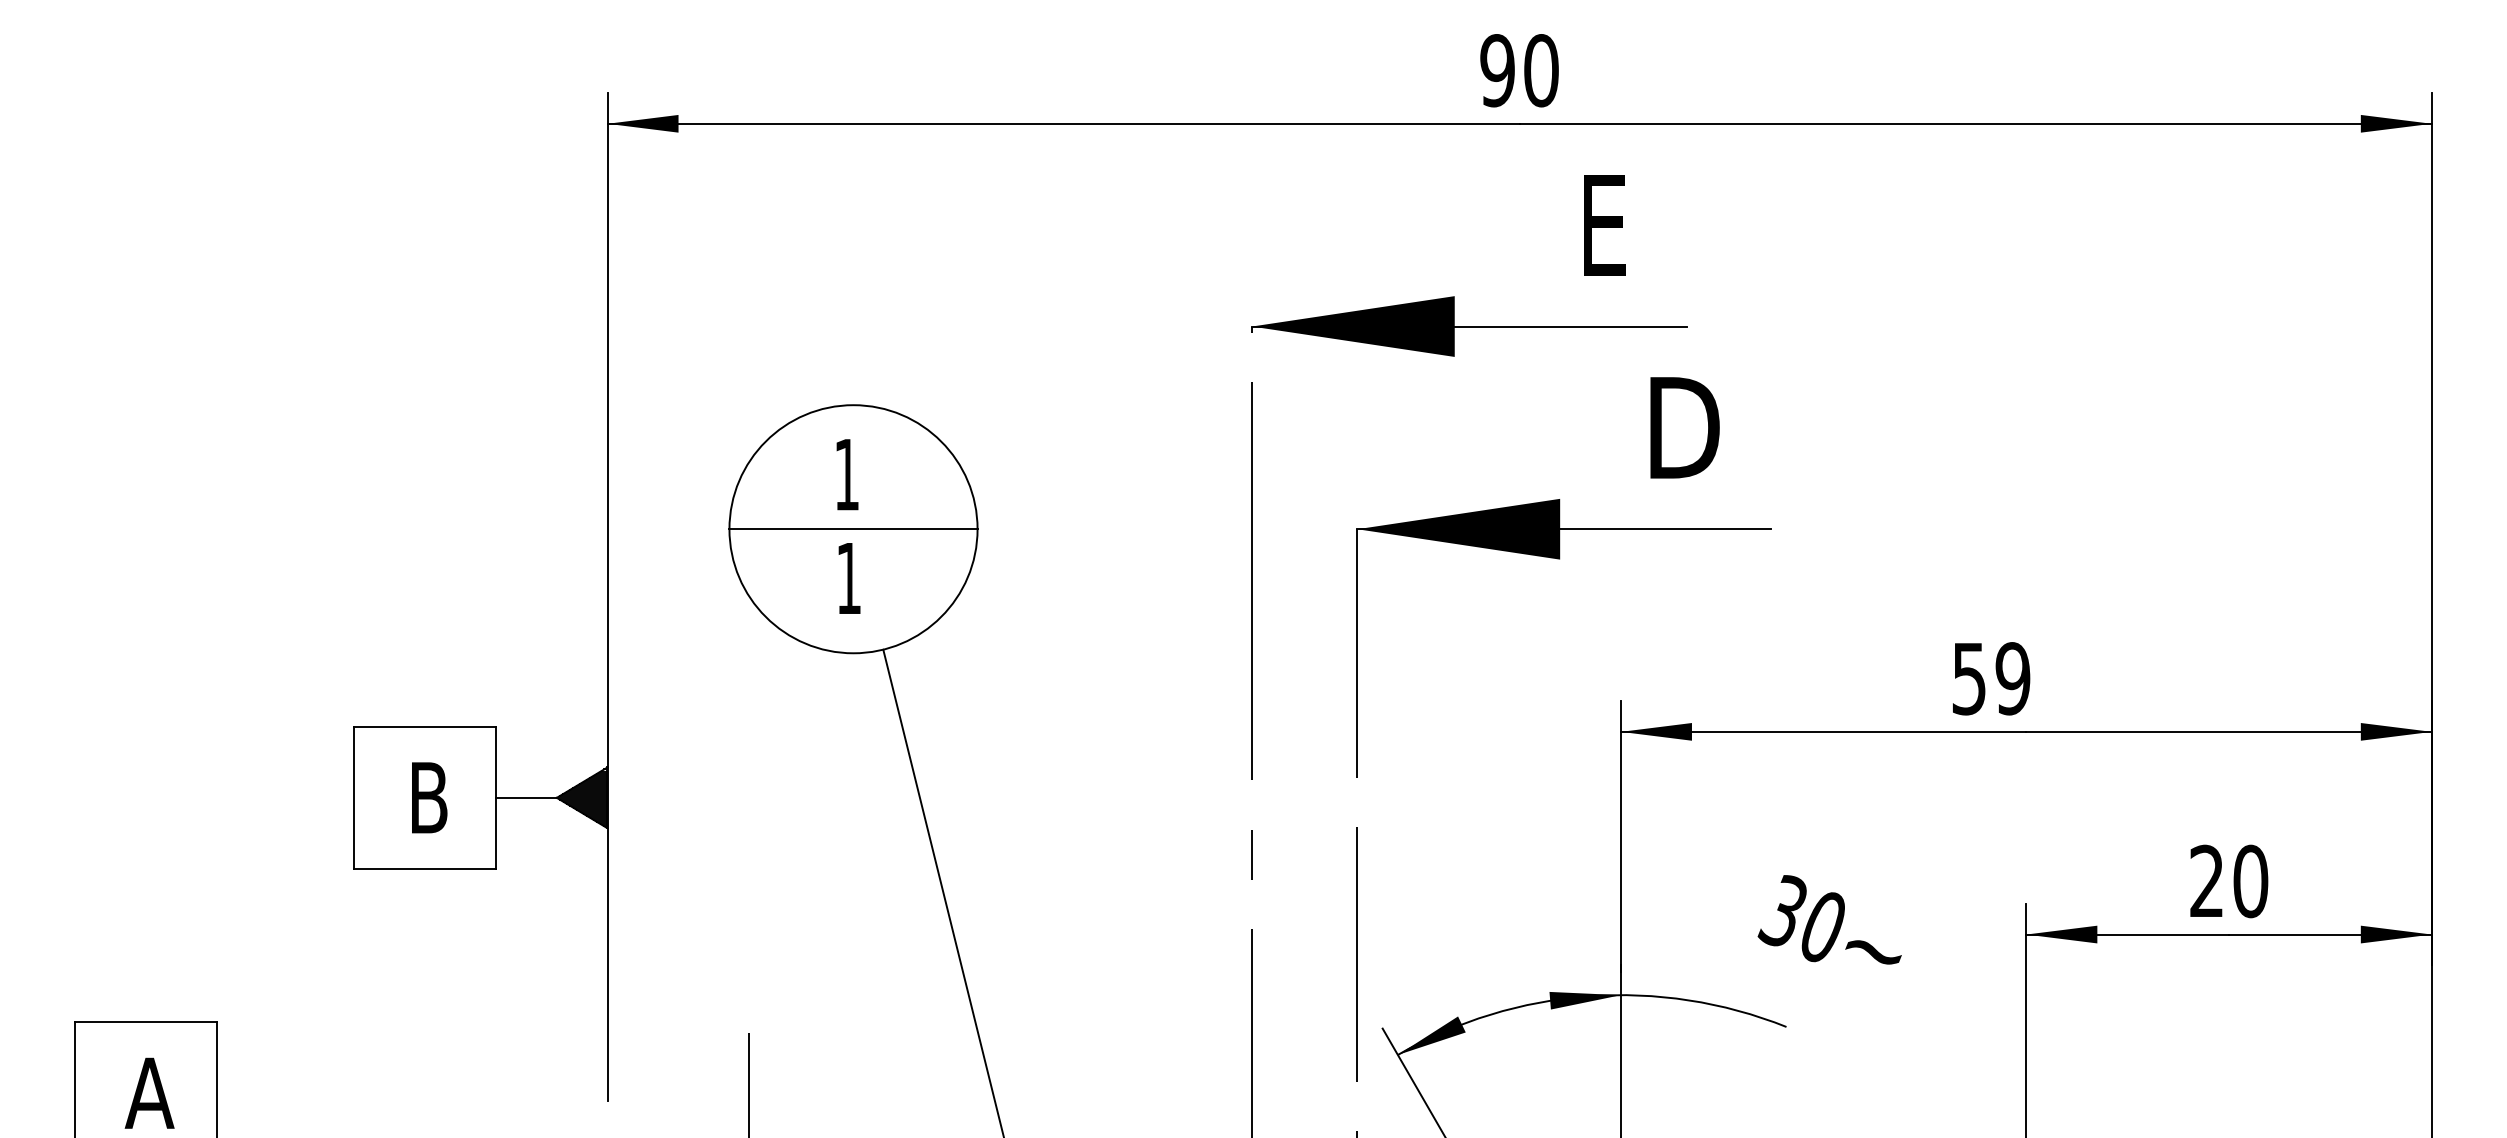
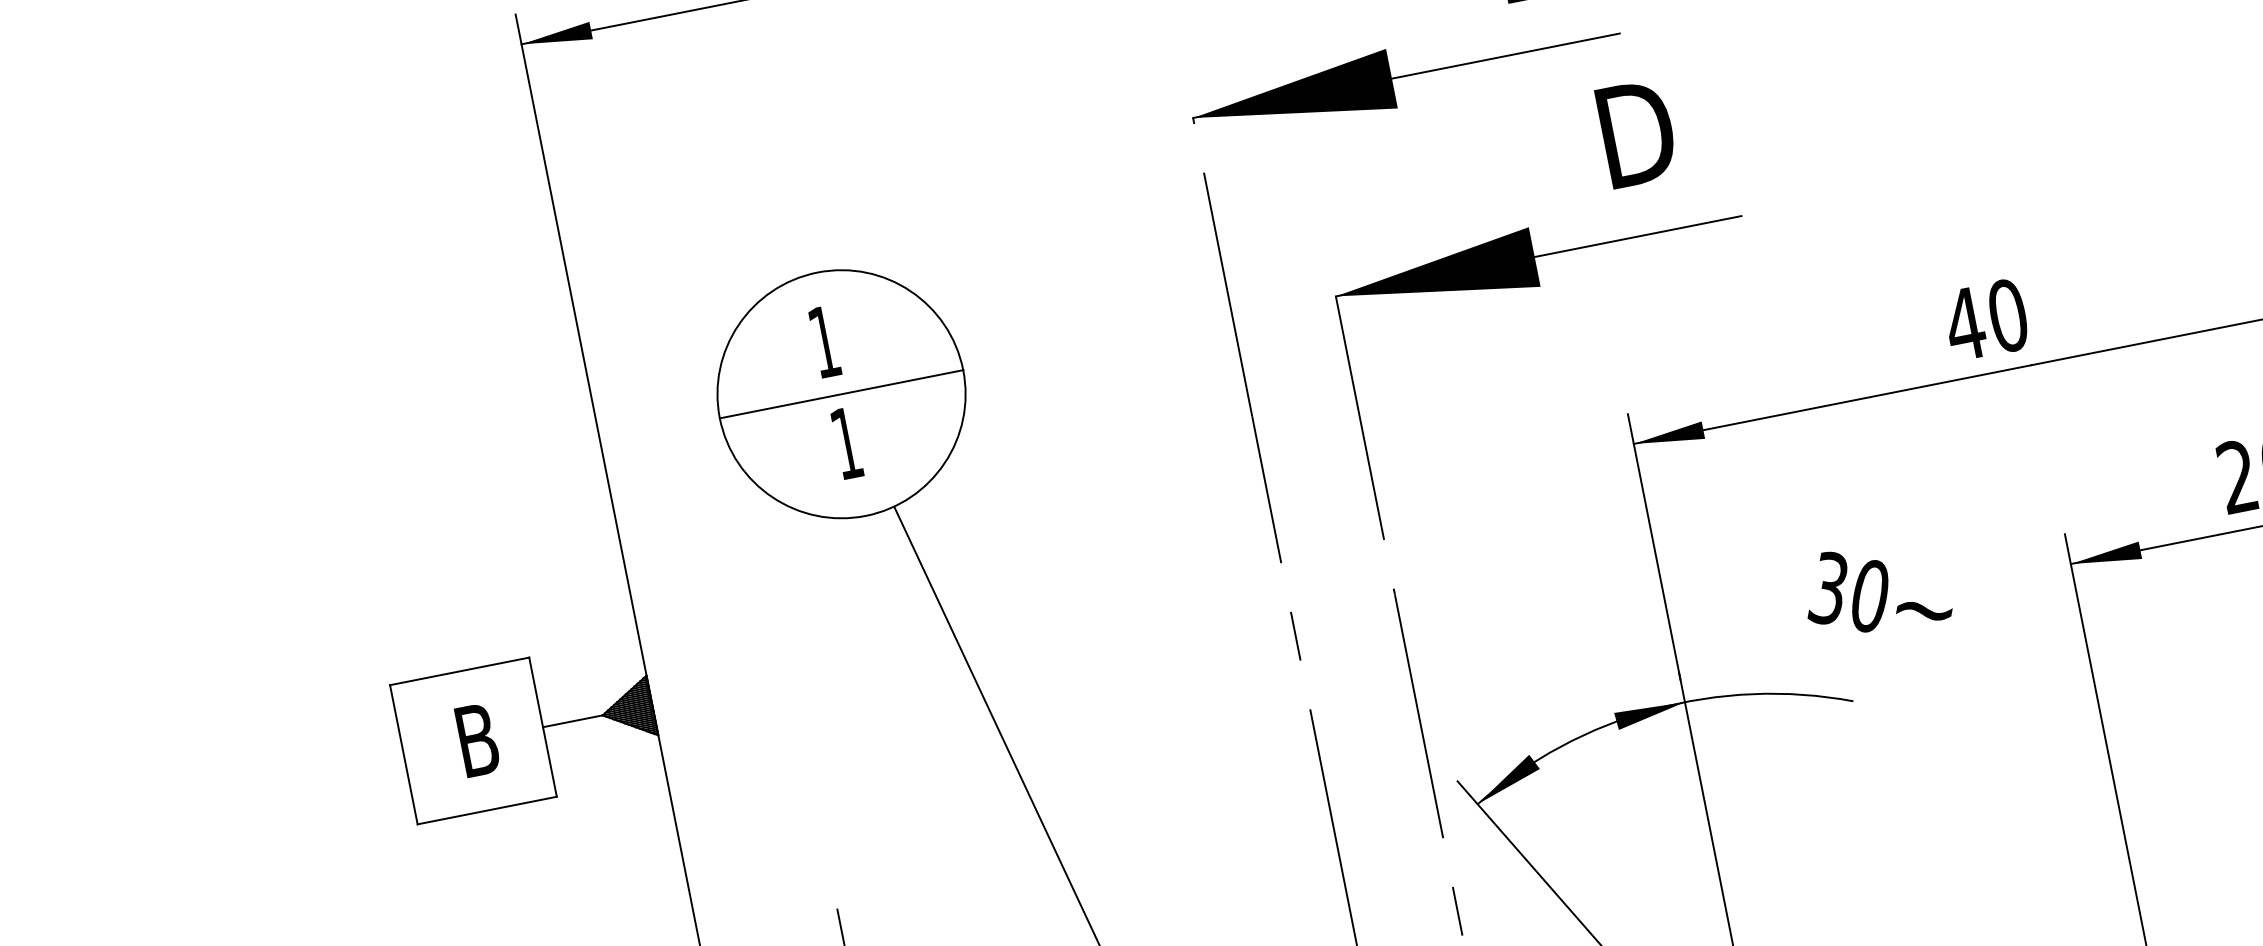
text: (1990, 678) -> (1985, 319), 59 -> 40

